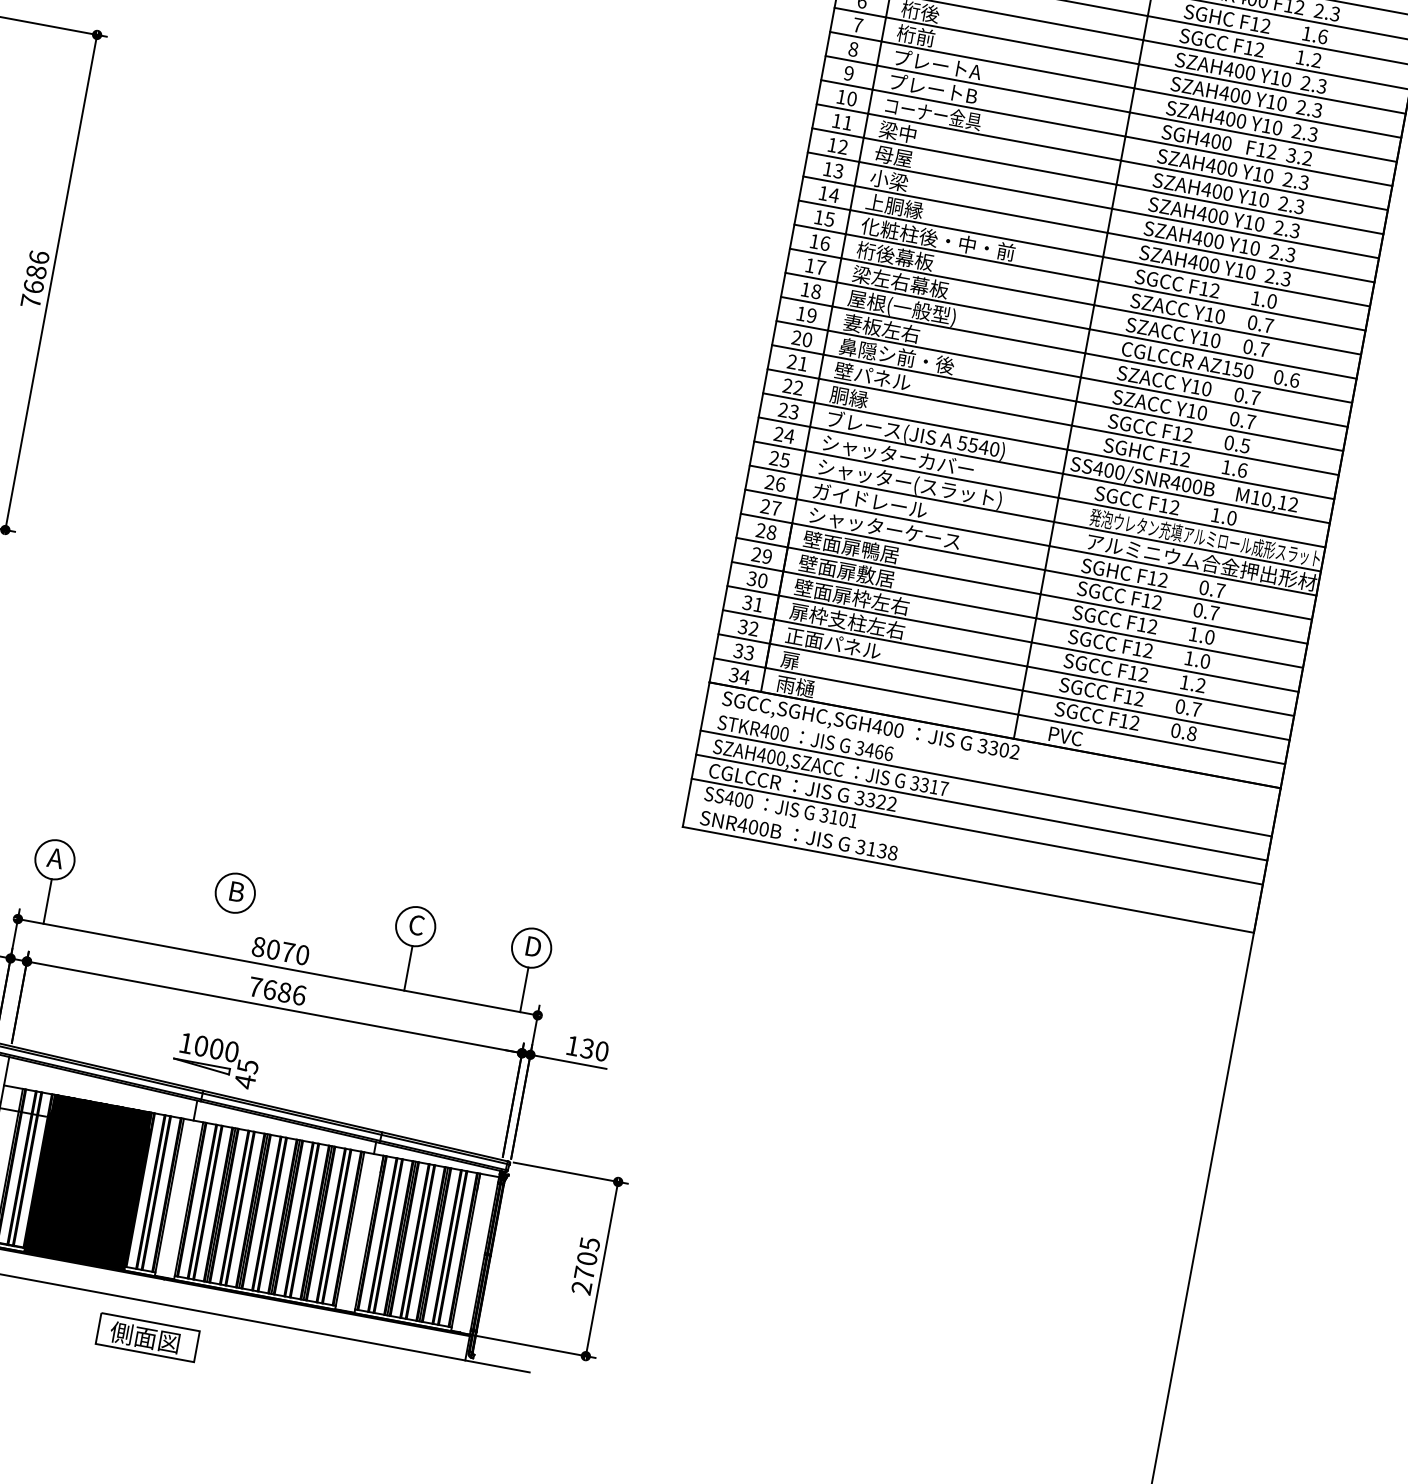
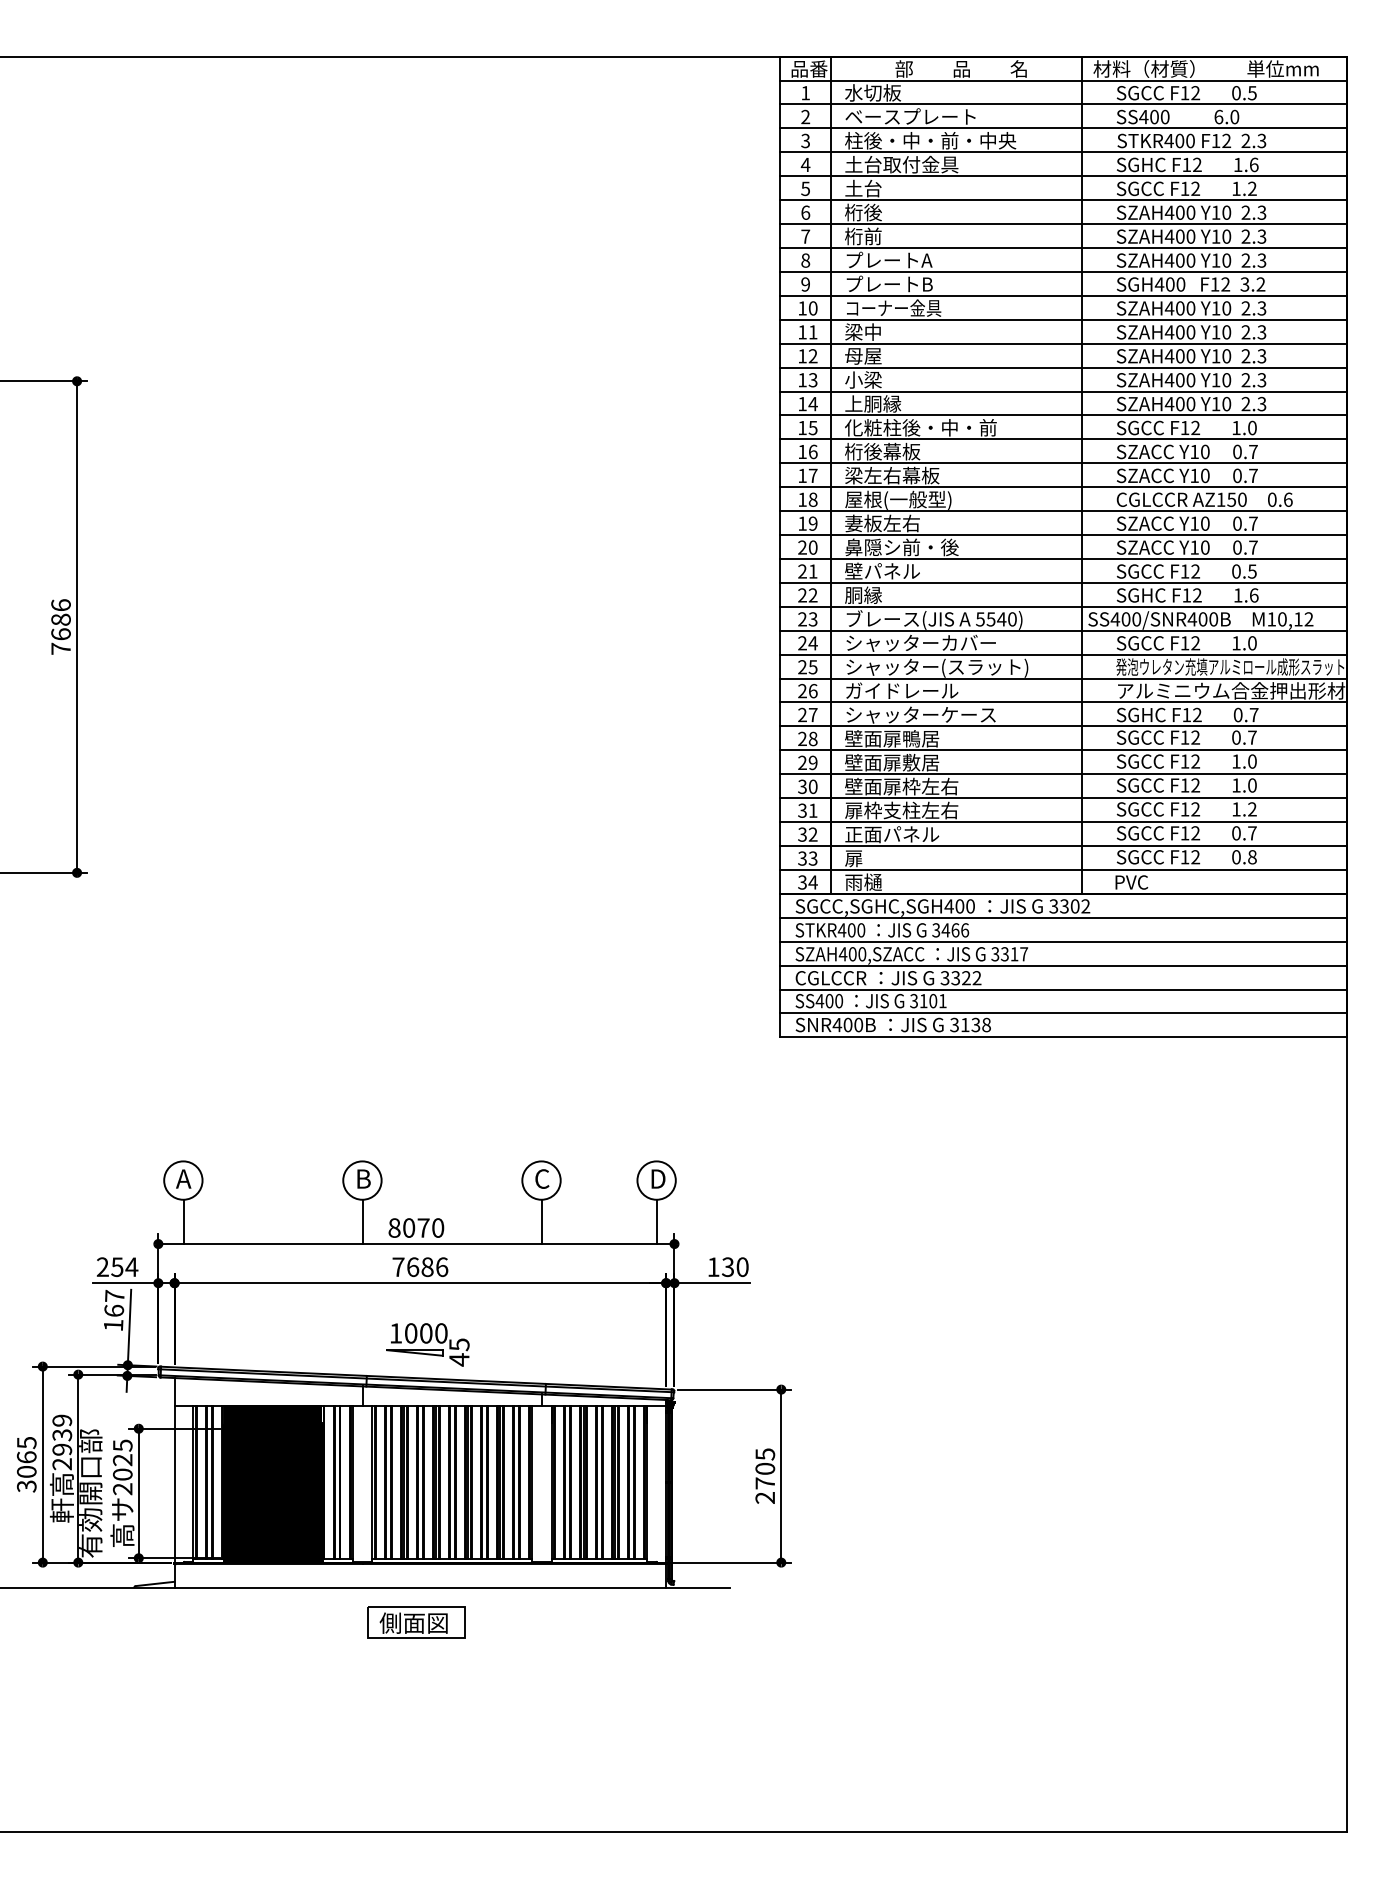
line: (990, 759) -> (1063, 917), added
line: (972, 855) -> (1063, 1013), added
line: (227, 934) -> (362, 1221), added
part: (215, 1060) -> (427, 1344), moved
part: (147, 1337) -> (416, 1622), moved

